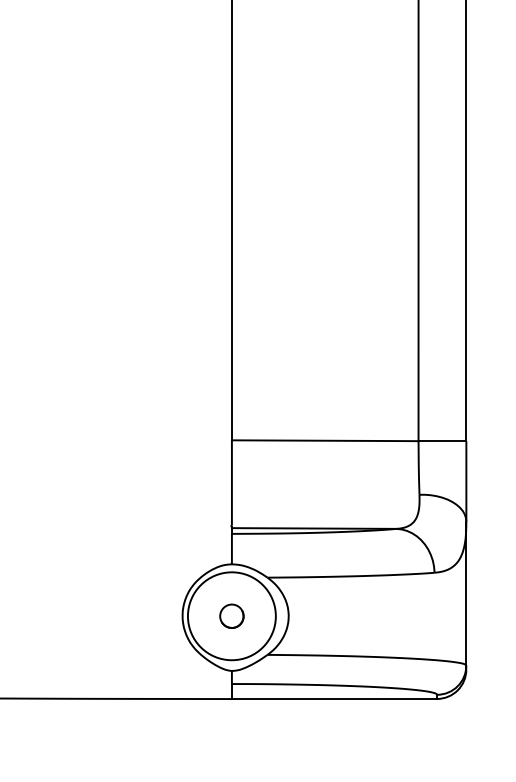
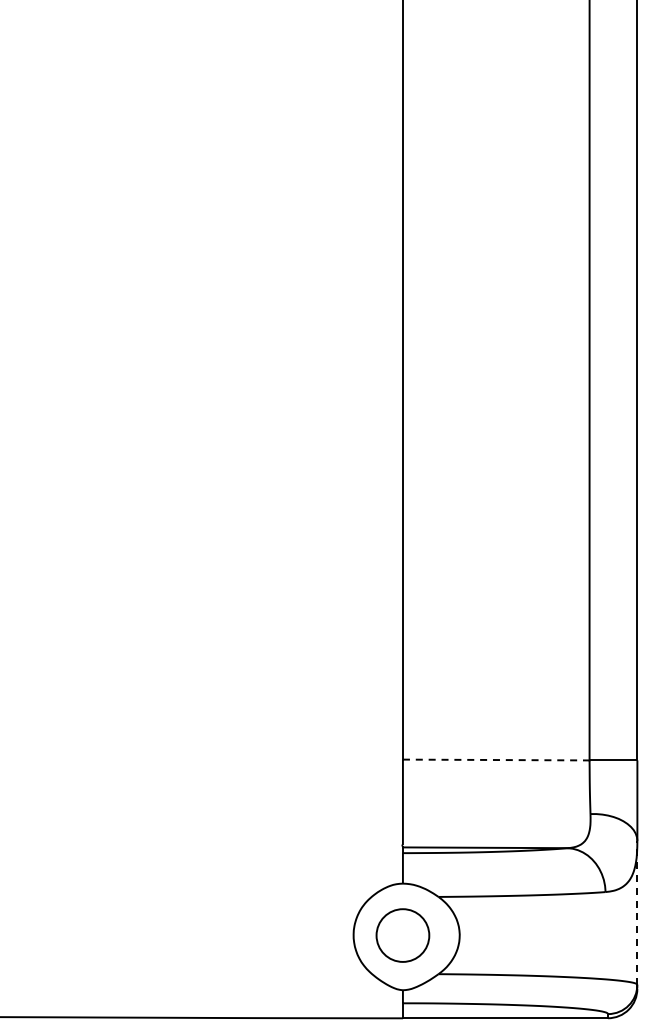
line: (325, 441) -> (496, 760), solid -> dashed
line: (466, 593) -> (637, 912), solid -> dashed
circle: (231, 616) -> (402, 935), removed
circle: (231, 616) -> (402, 935), size x0.6

